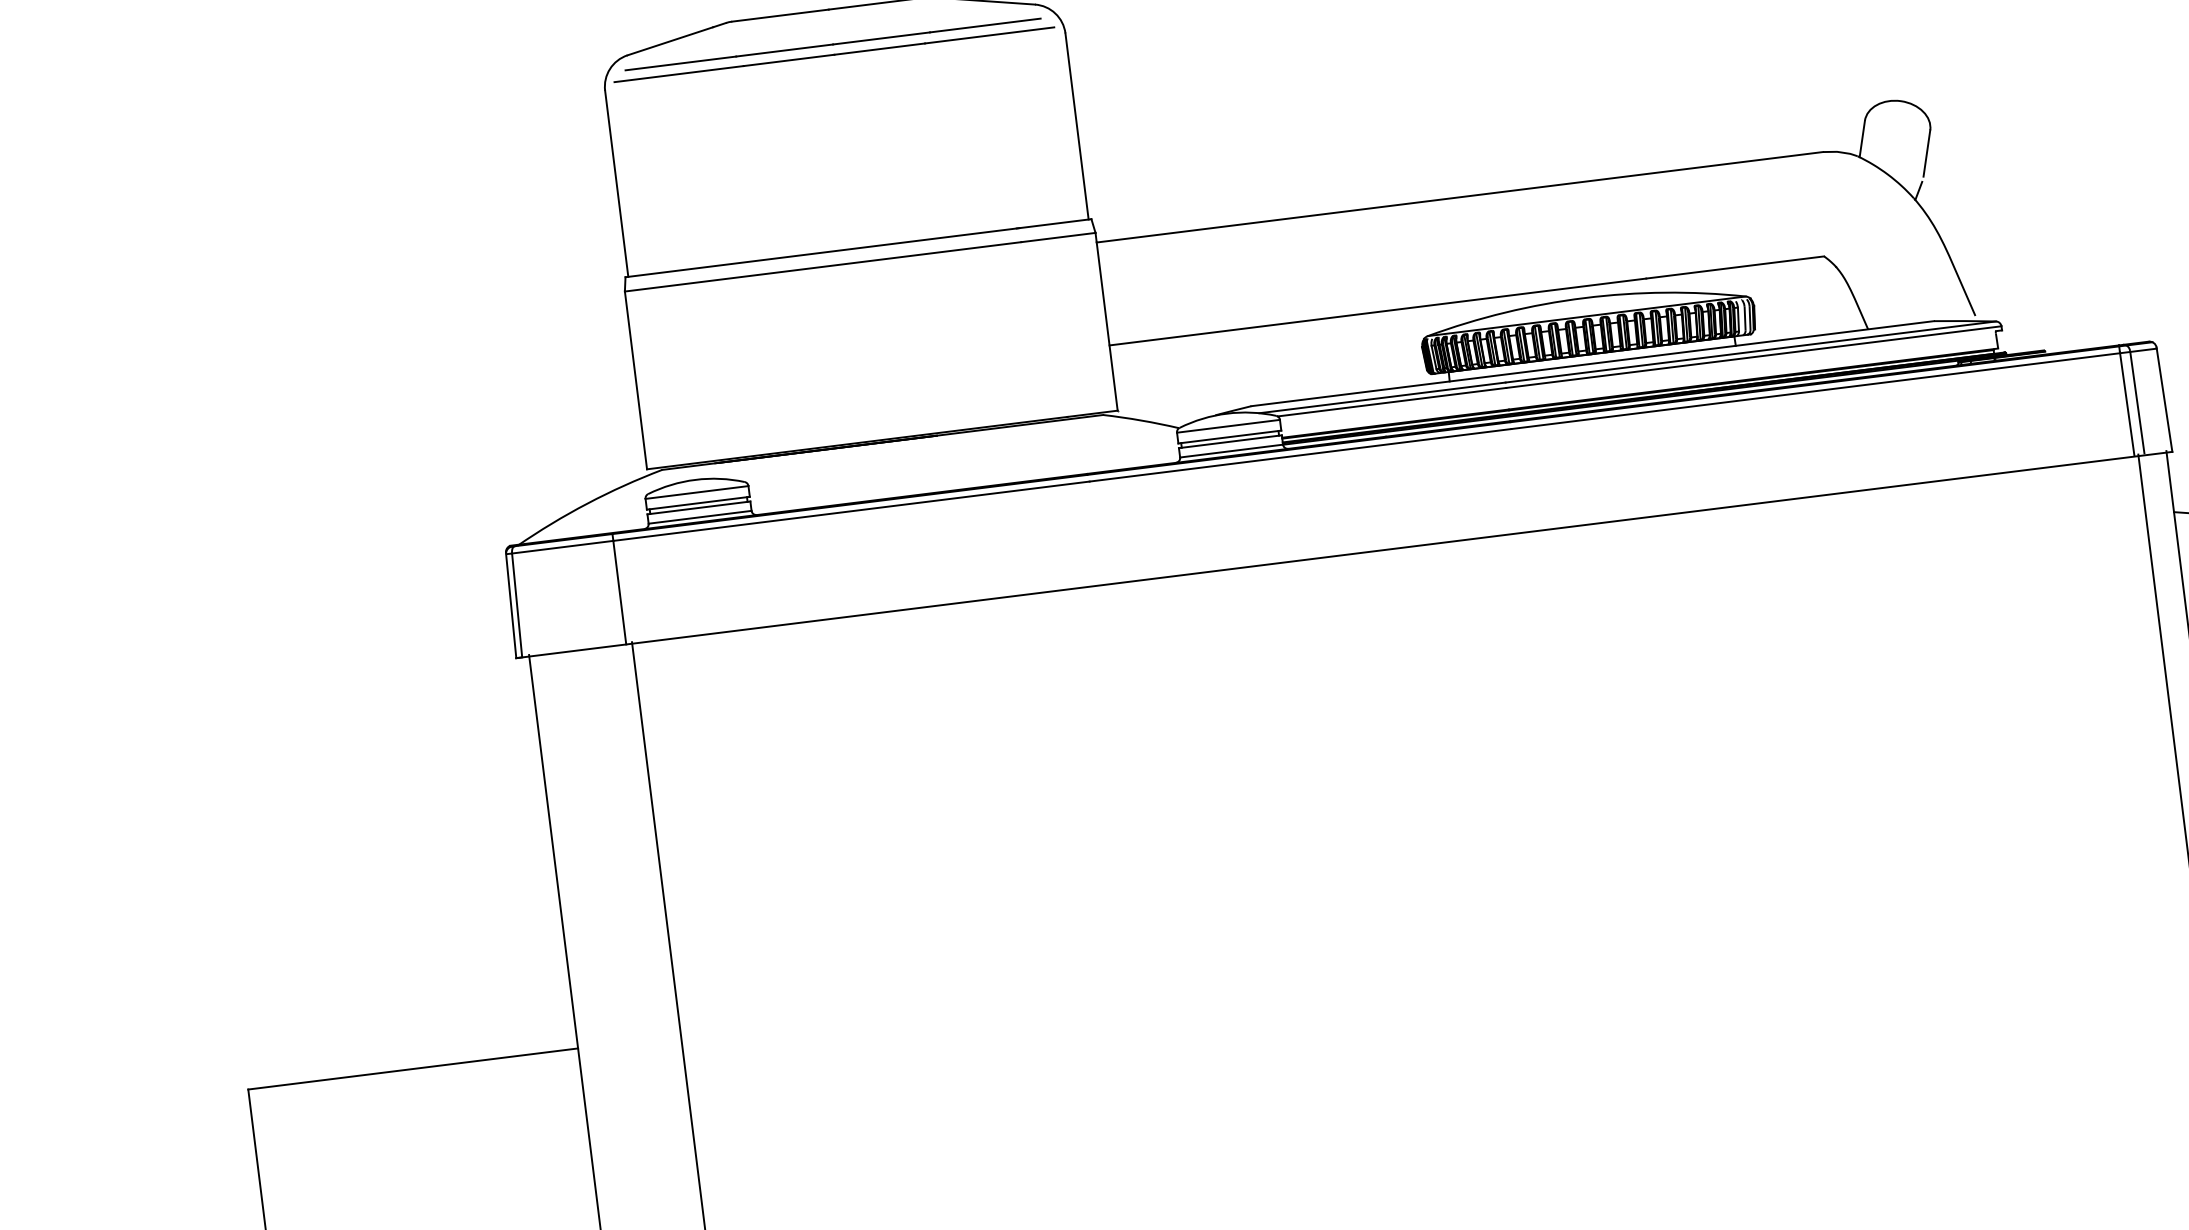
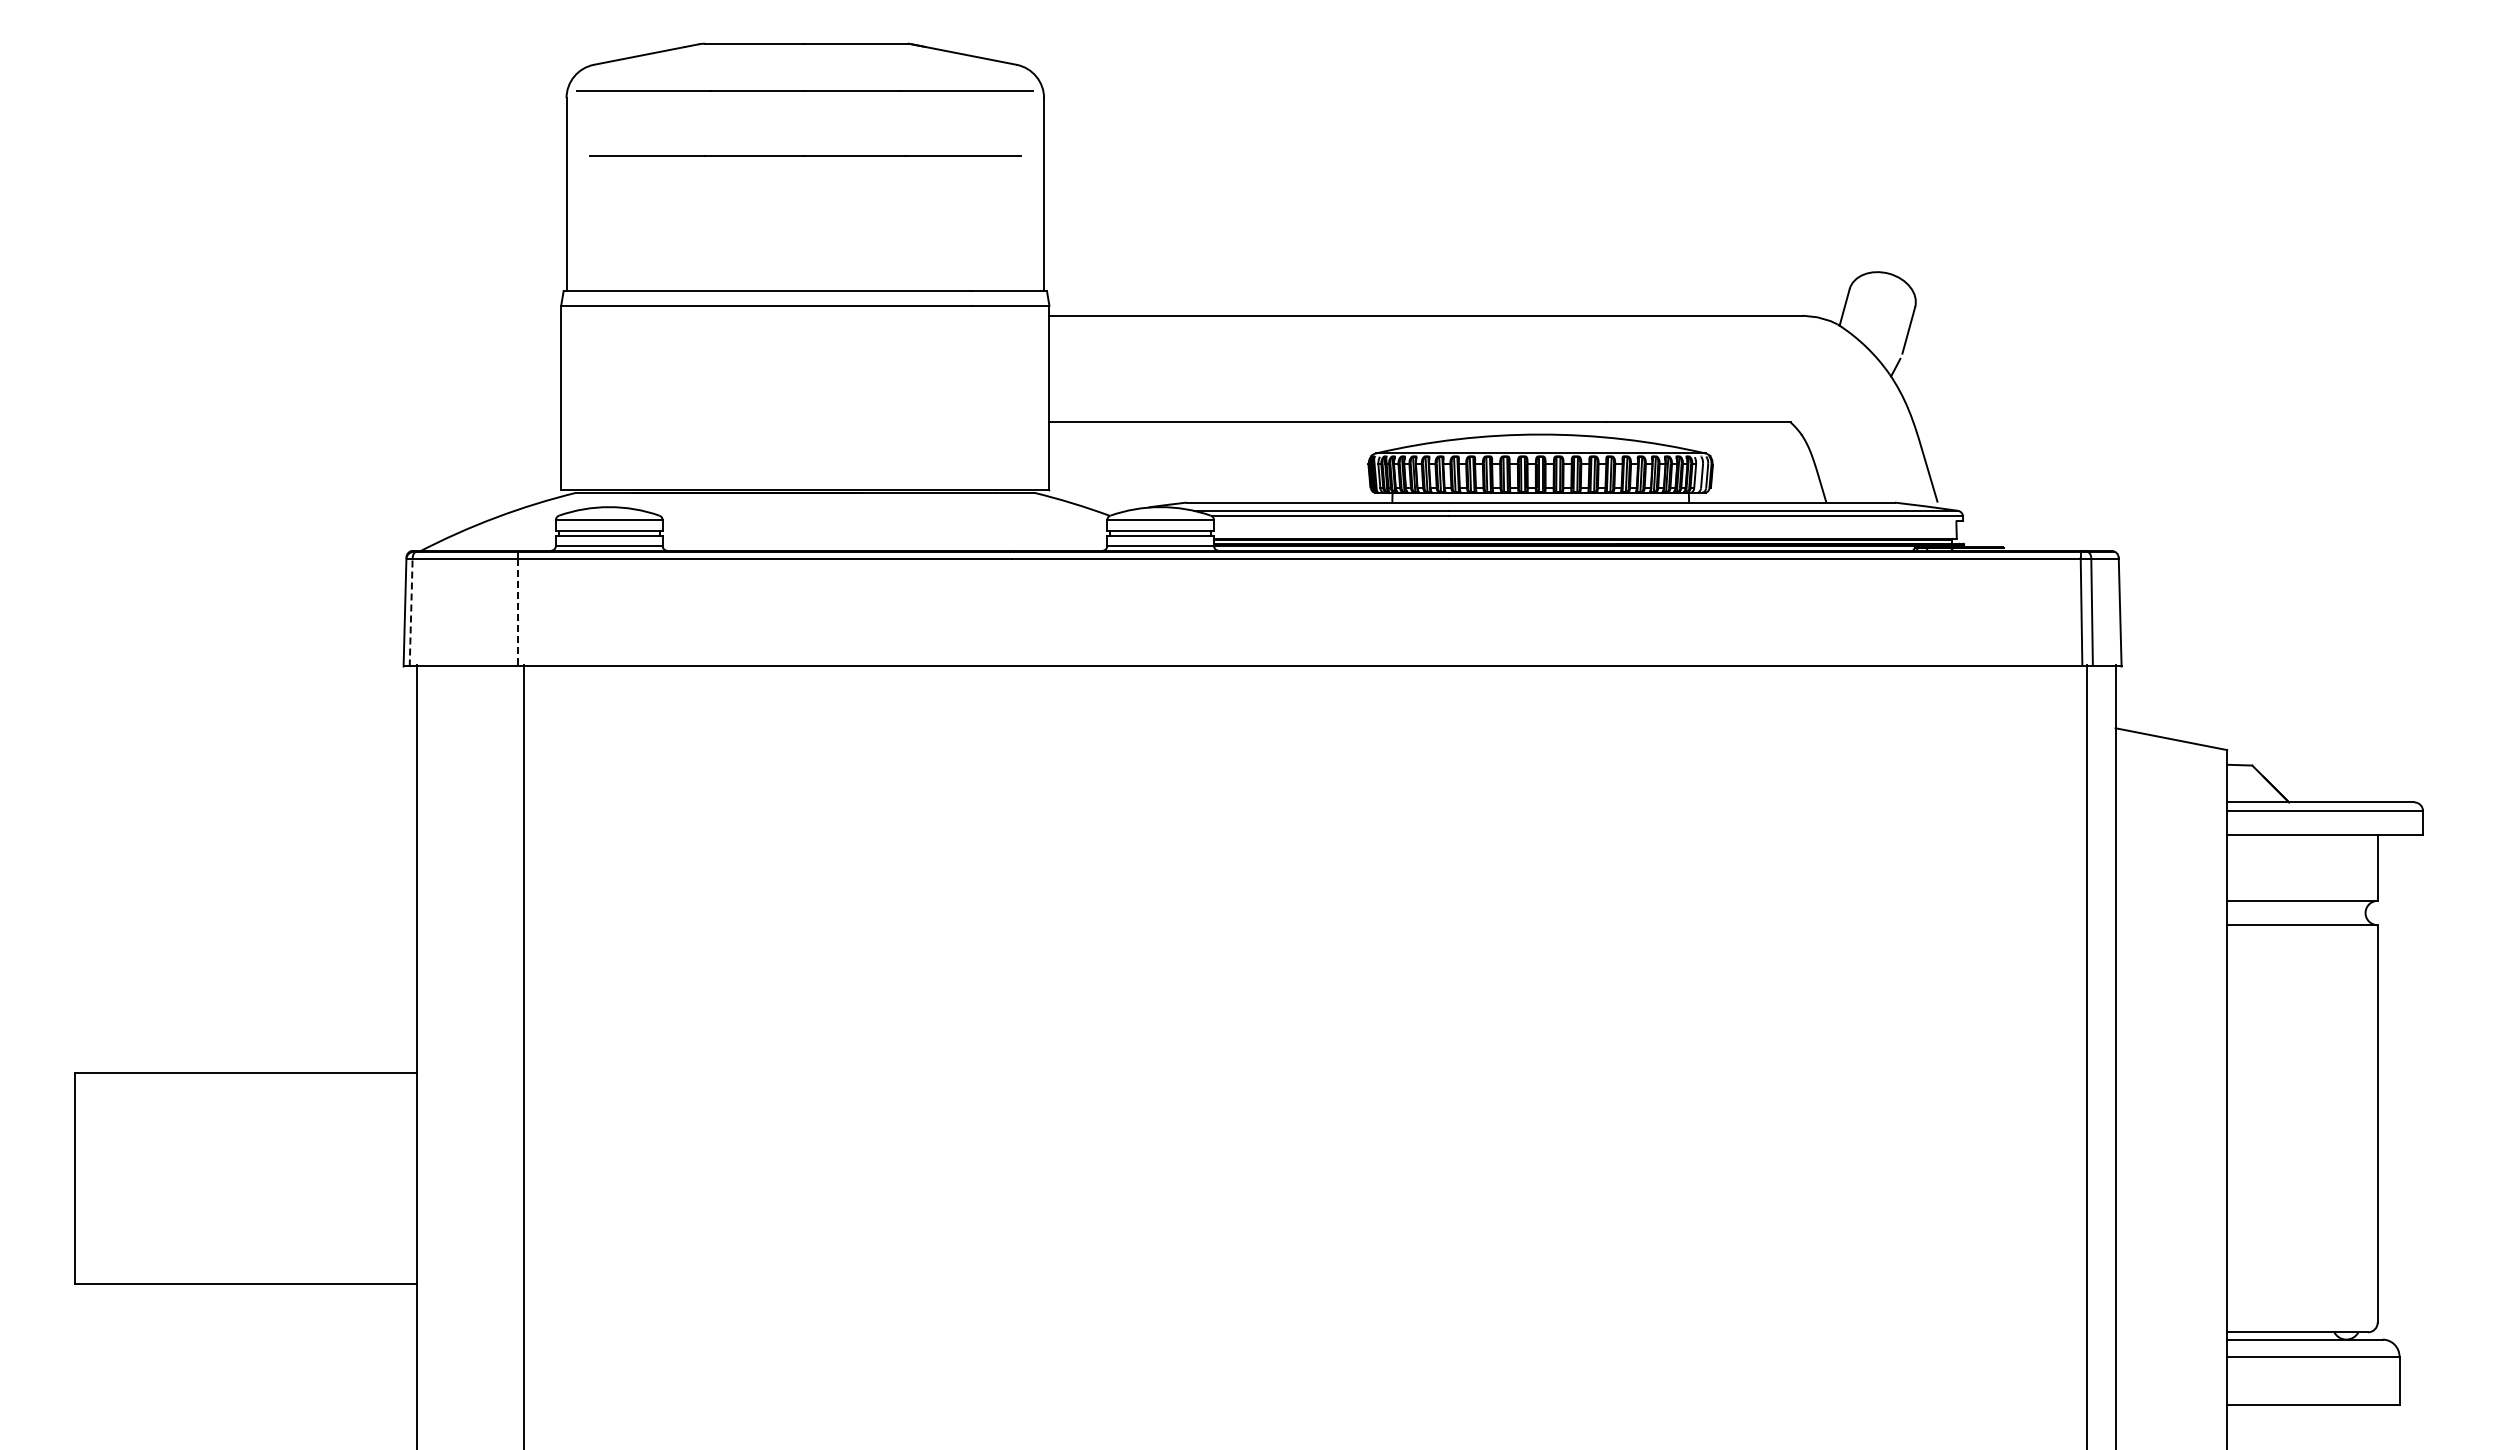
line: (833, 44) -> (805, 155), moved
line: (619, 592) -> (517, 612), solid -> dashed
line: (517, 606) -> (411, 613), solid -> dashed

